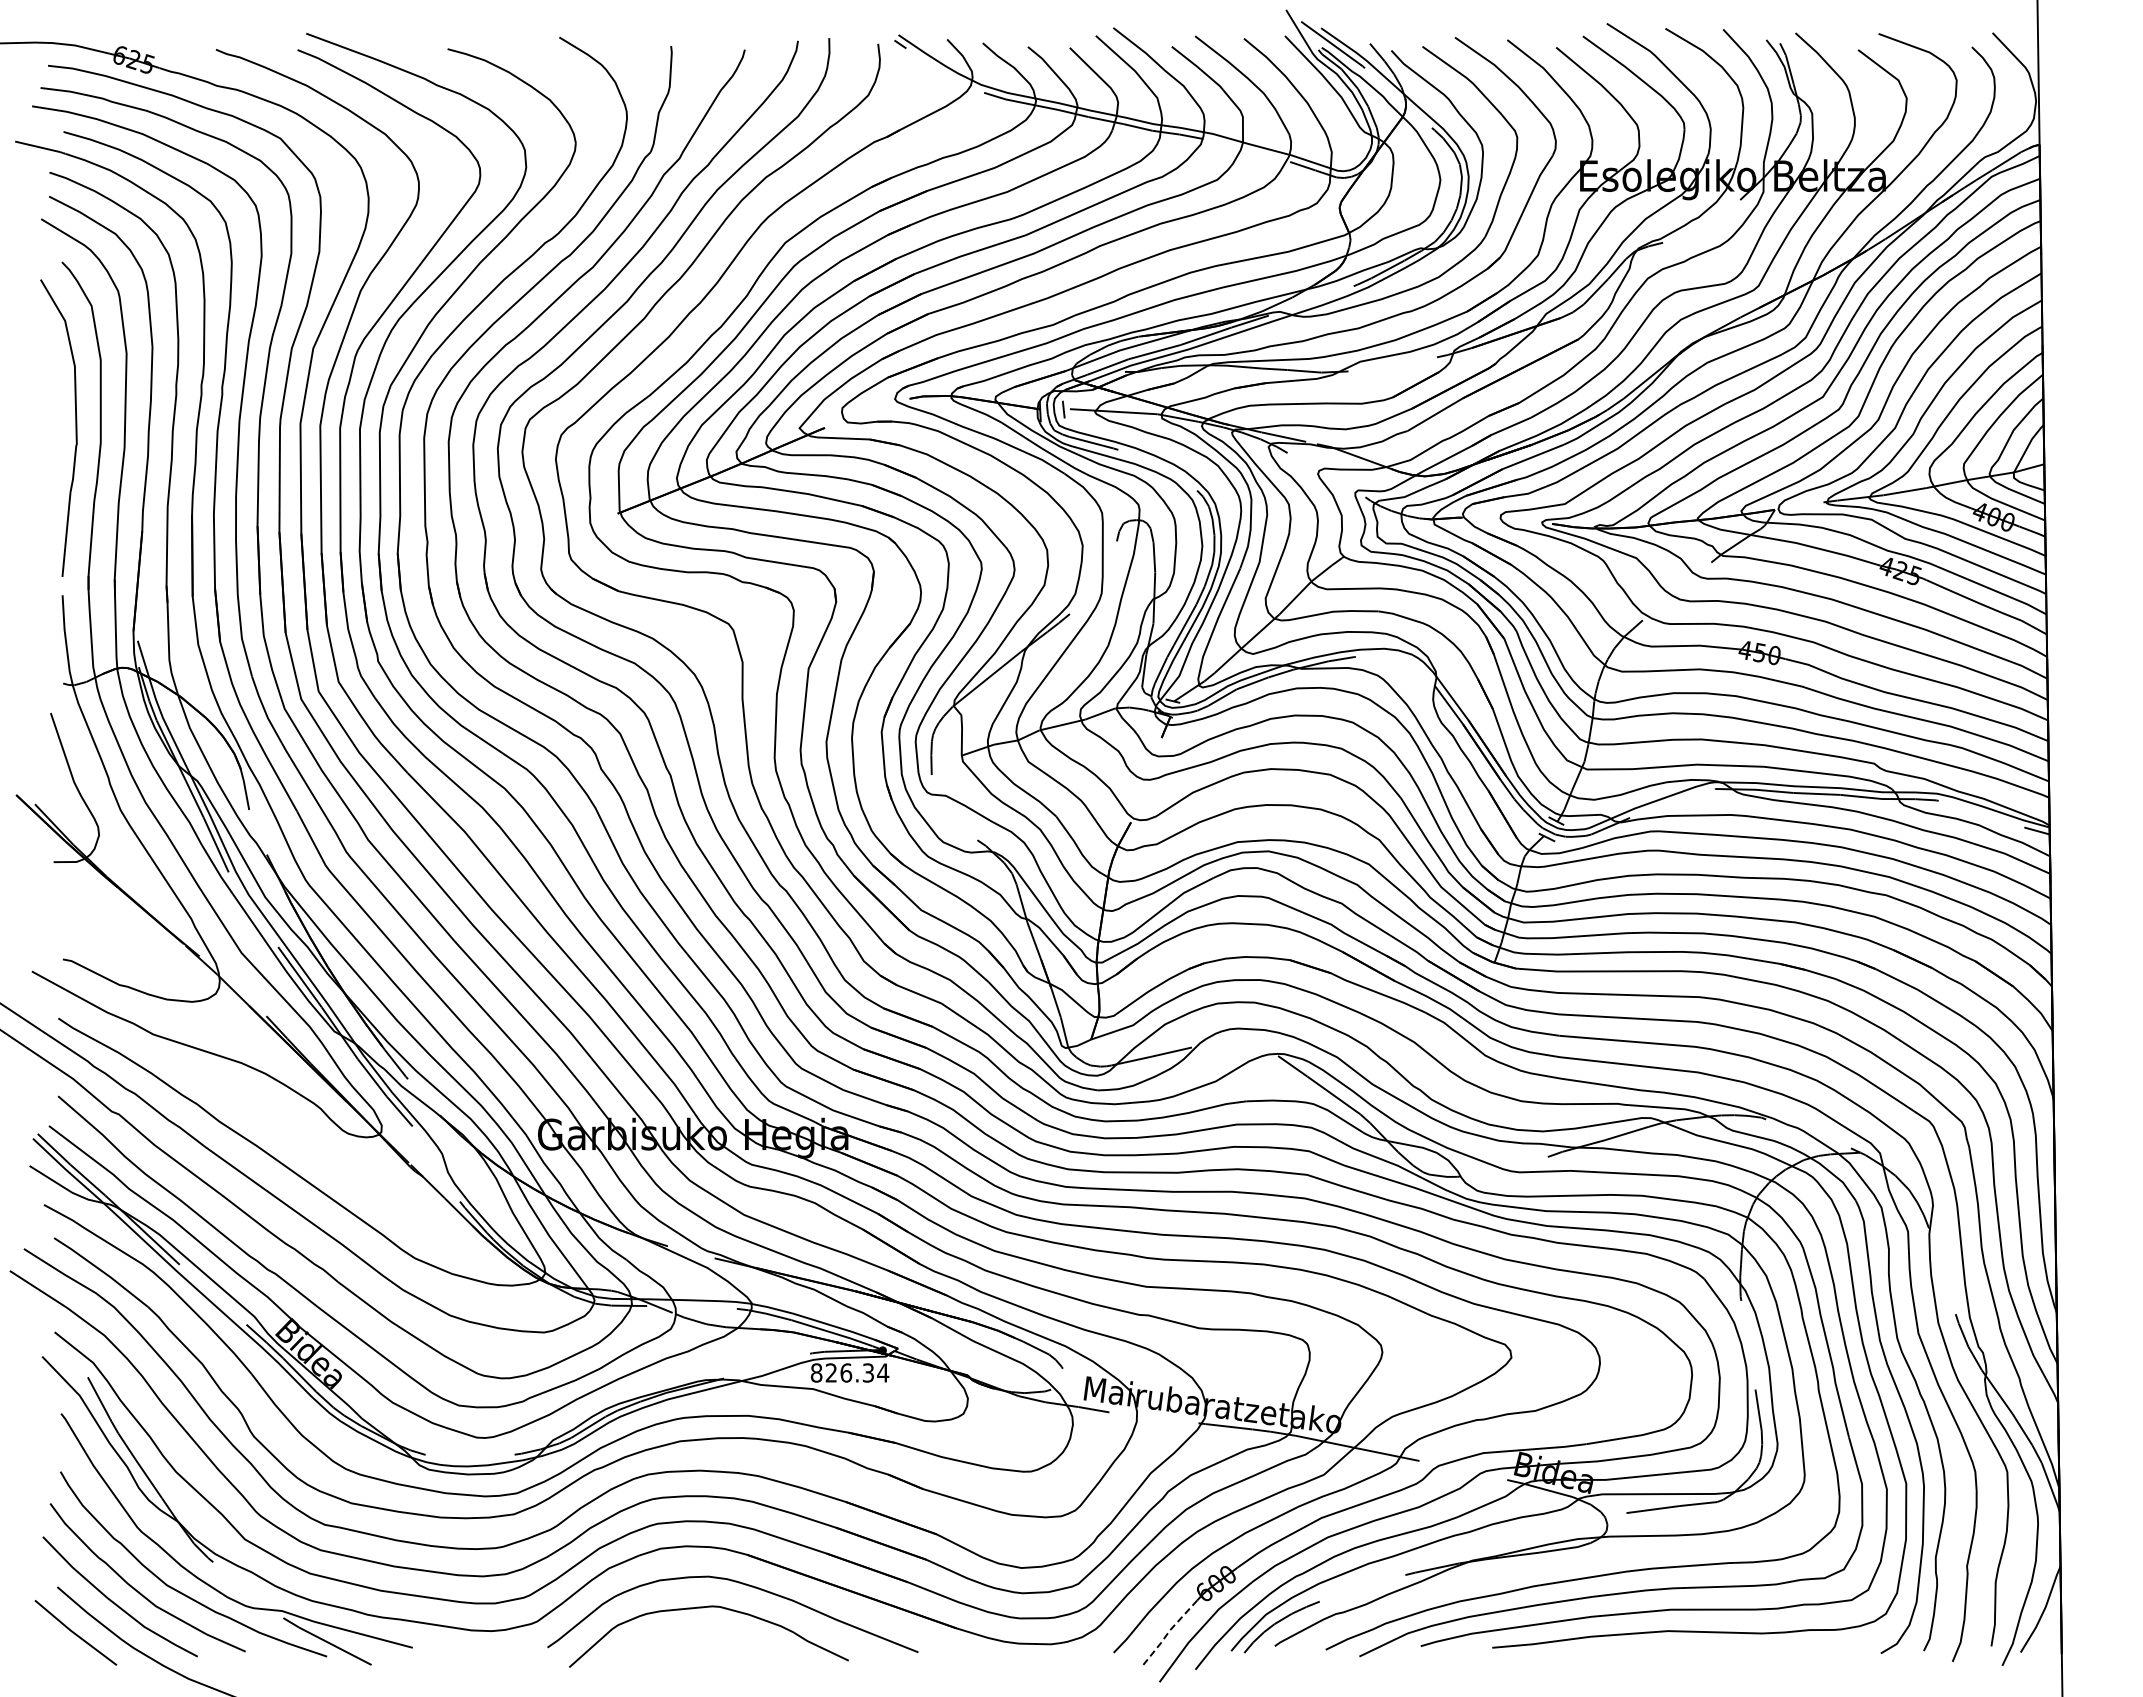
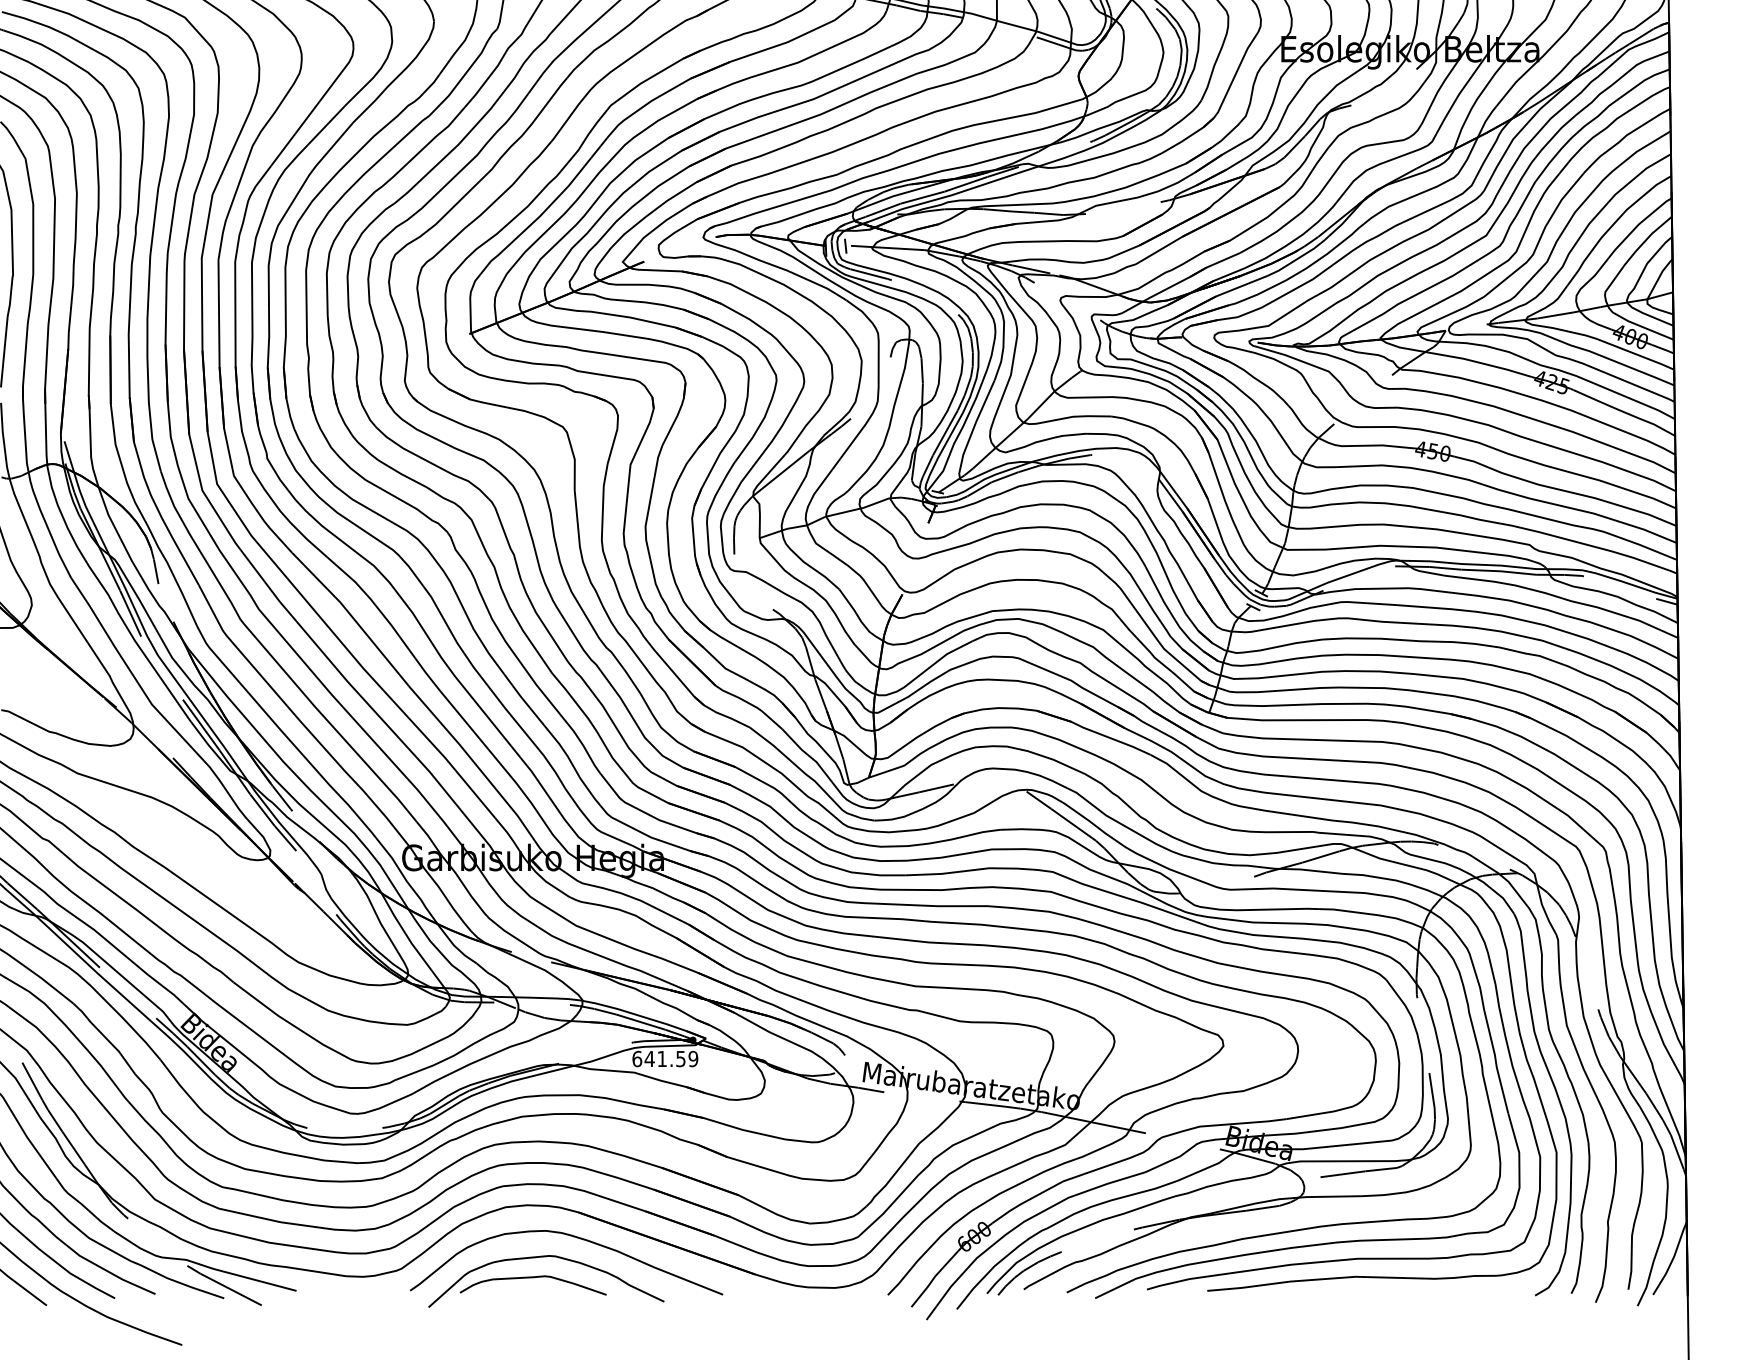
text: (850, 1372) -> (665, 1058), 826.34 -> 641.59
curve: (693, 1632) -> (533, 1277), added
line: (1167, 1633) -> (933, 1278), dashed -> solid

